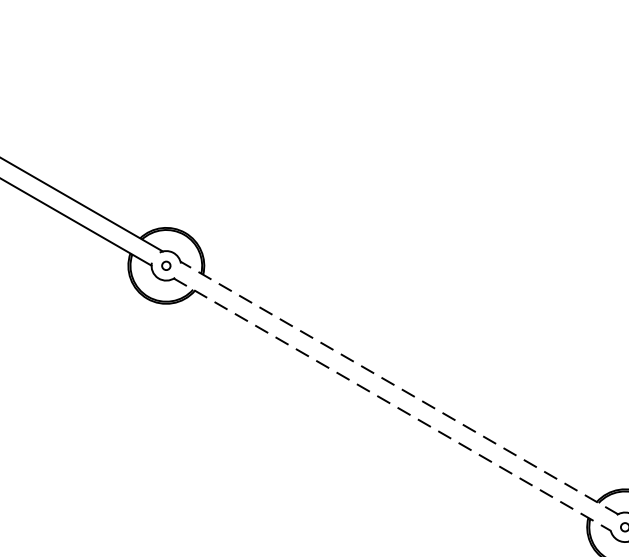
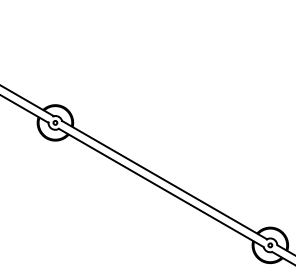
line: (399, 386) -> (164, 179), dashed -> solid
line: (392, 405) -> (161, 188), dashed -> solid

